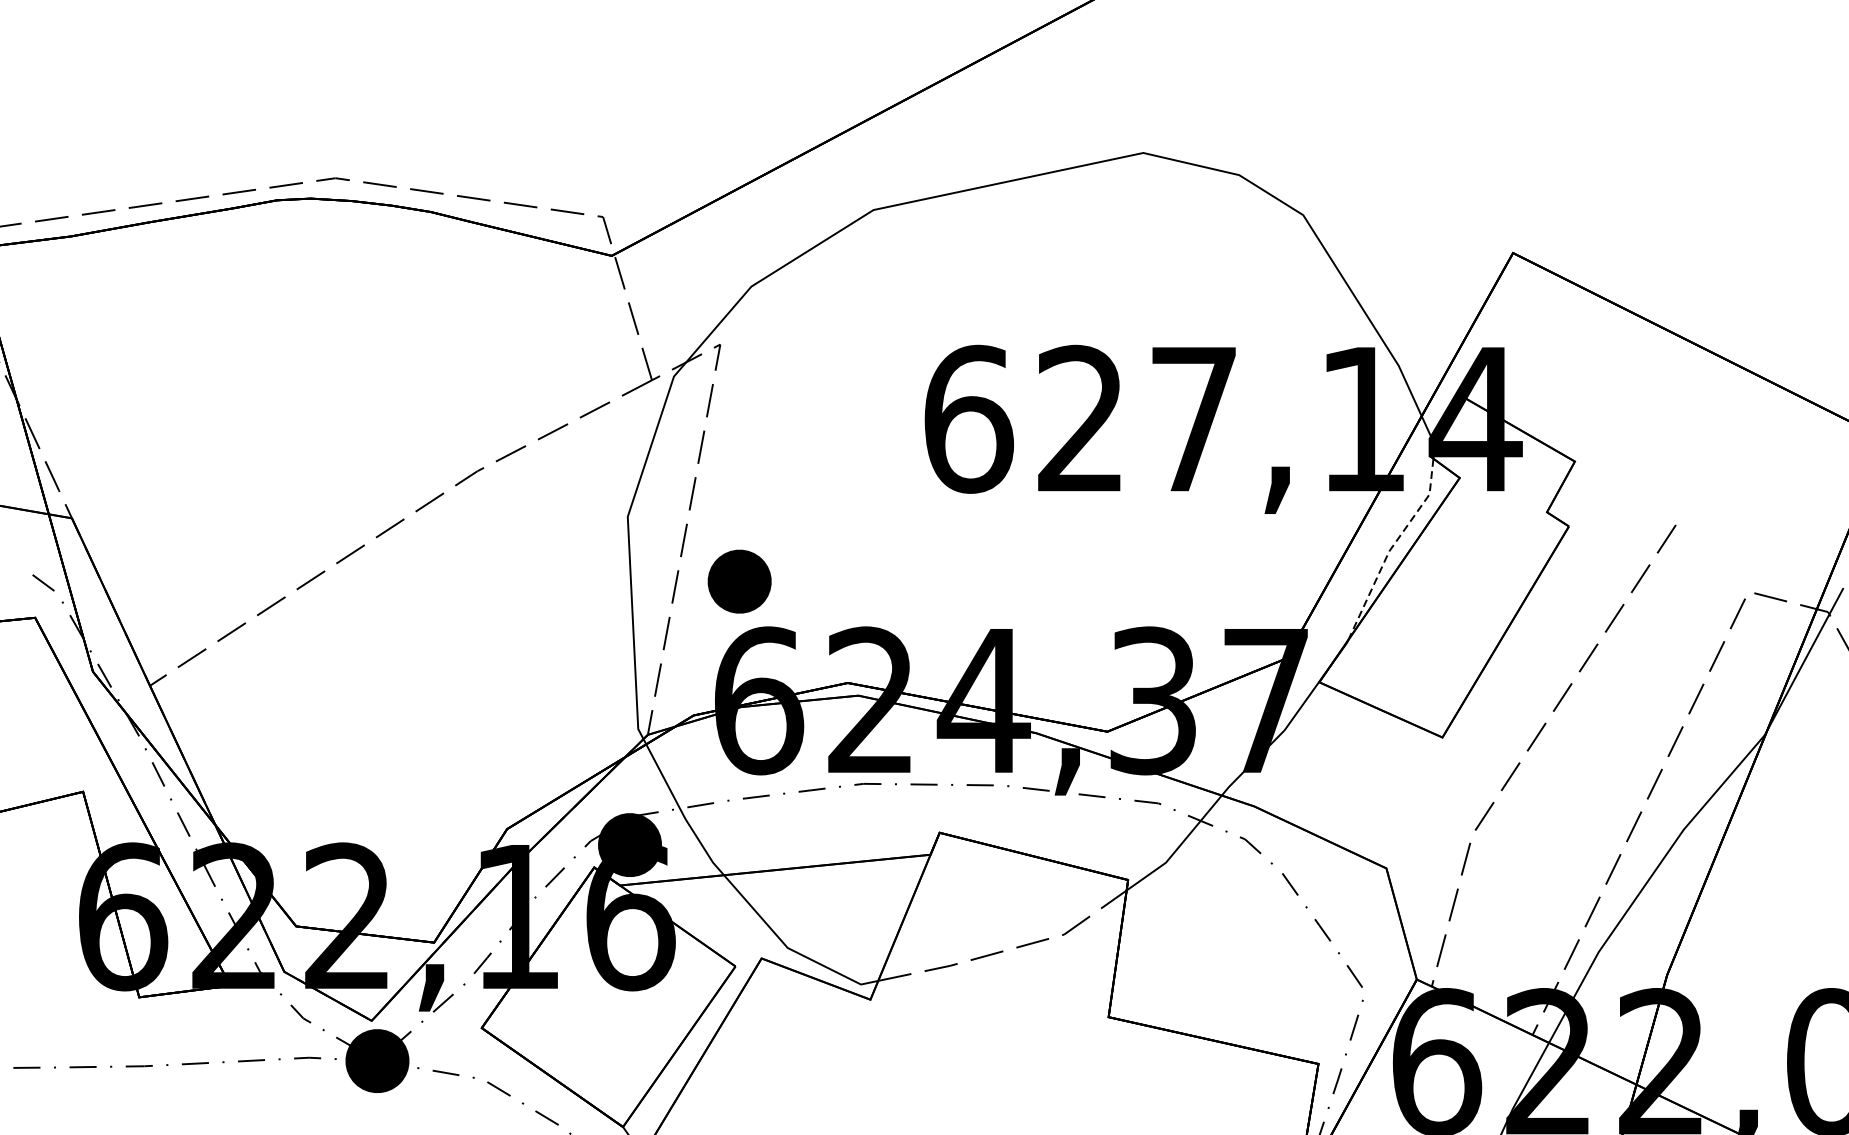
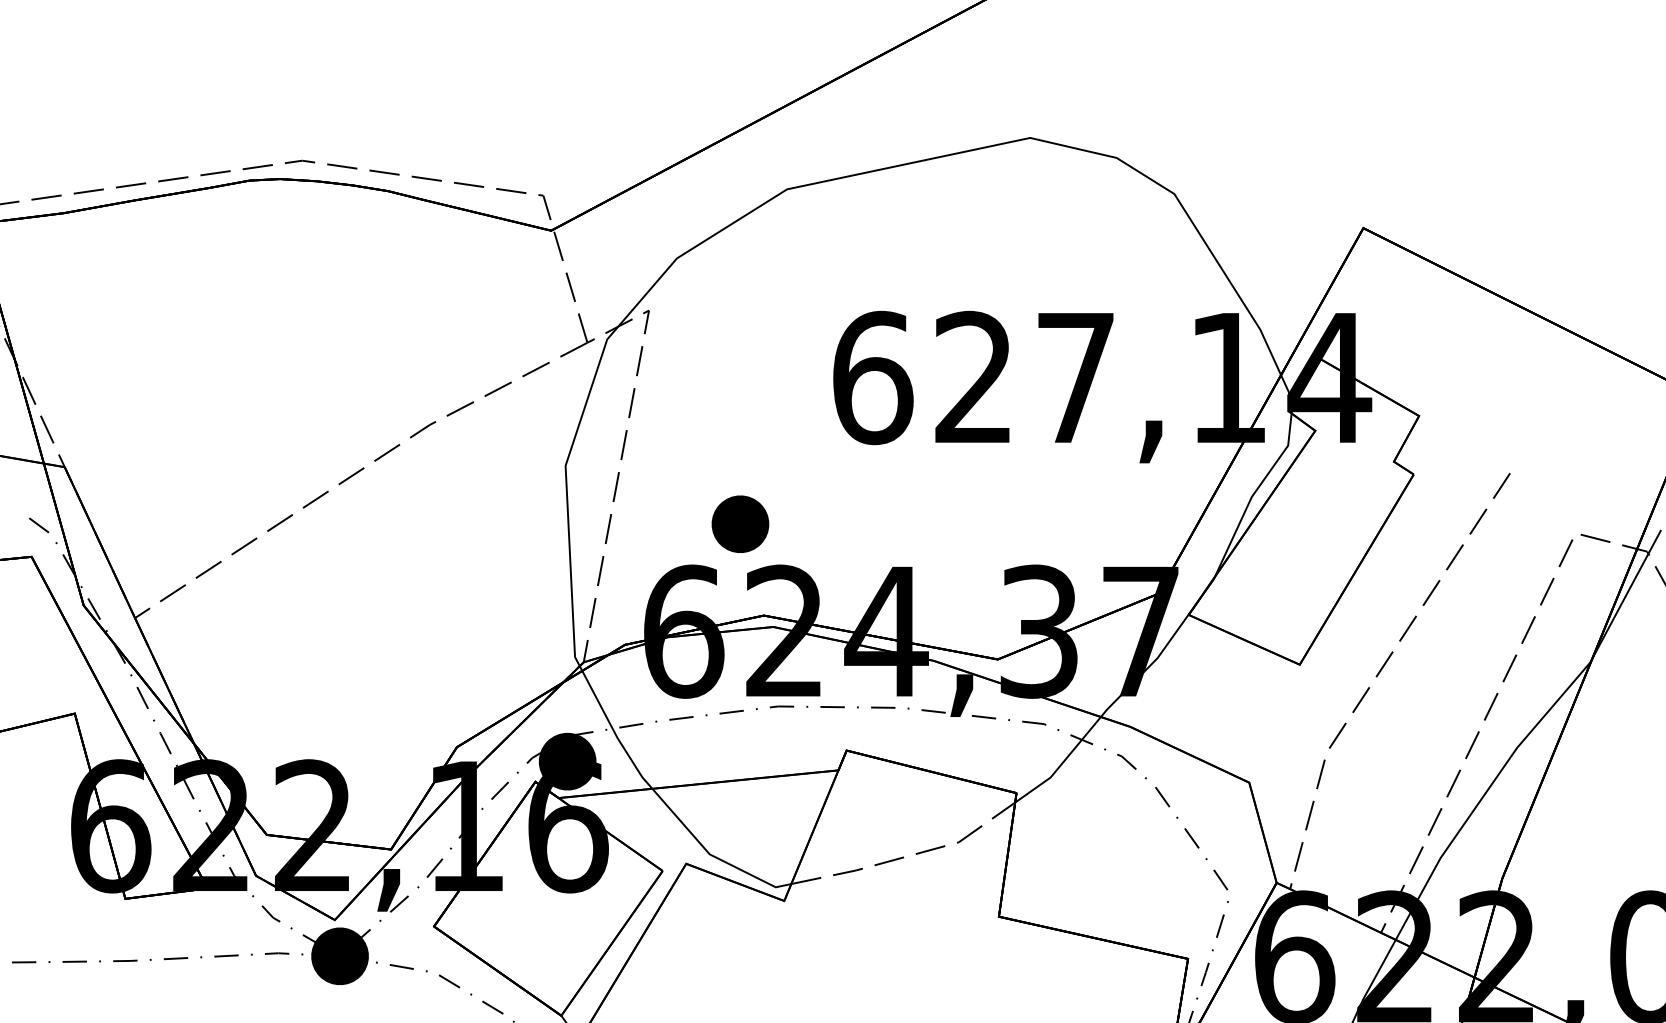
line: (1392, 547) -> (1254, 493), dashed -> solid
part: (739, 580) -> (740, 523), moved

